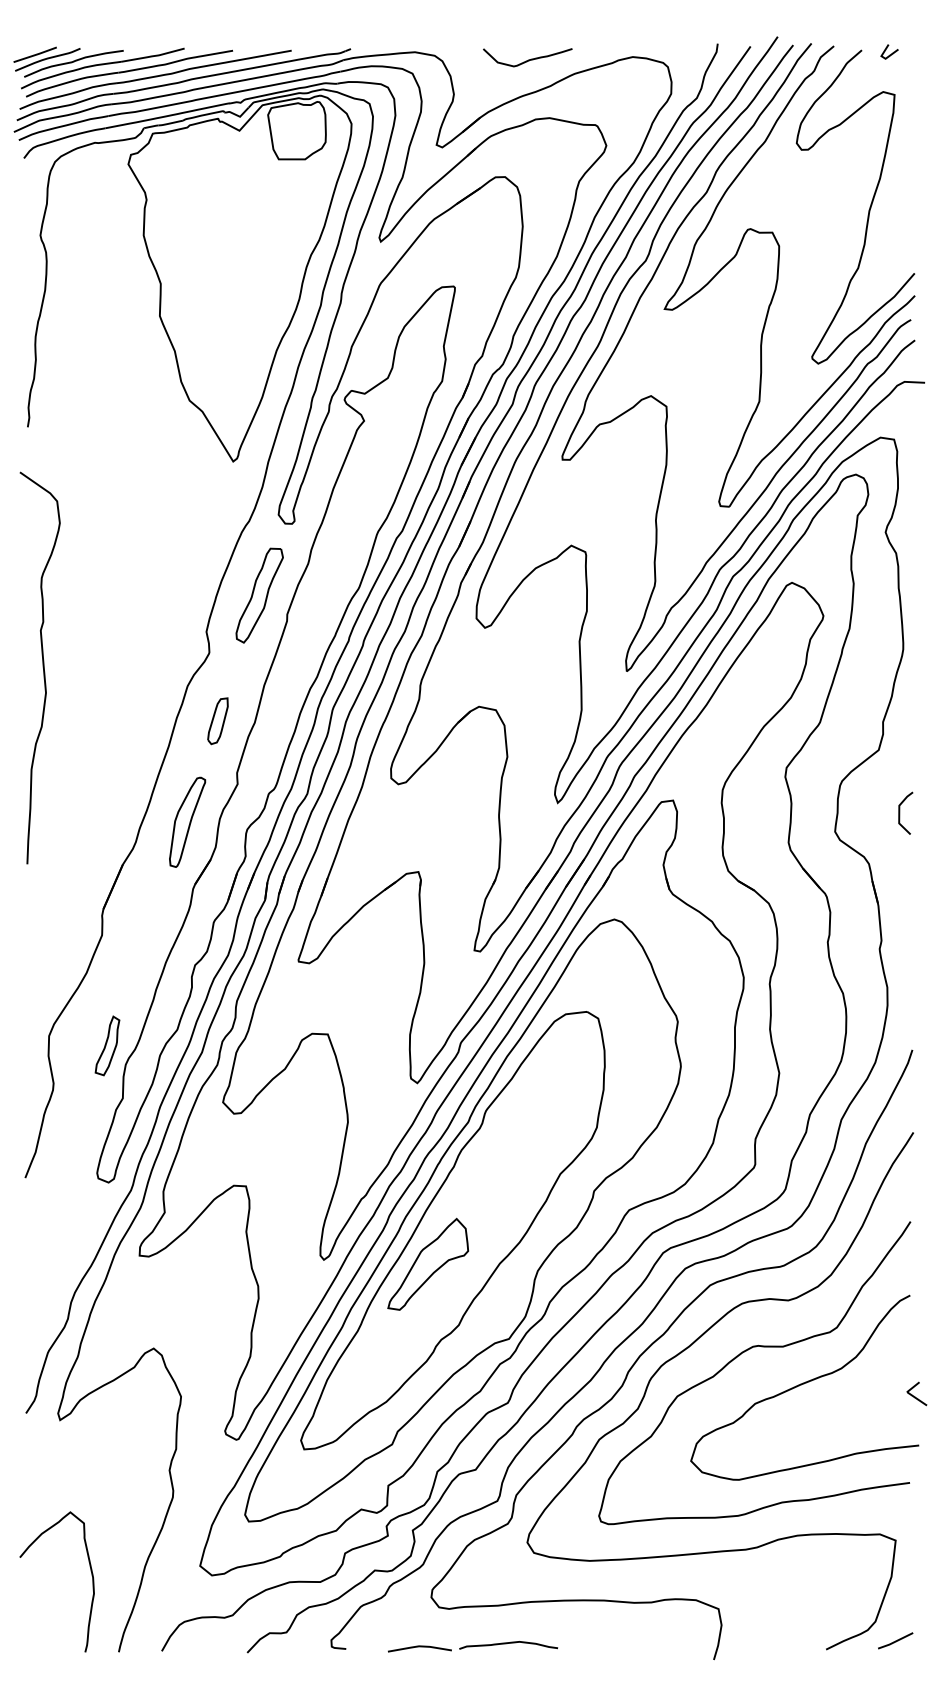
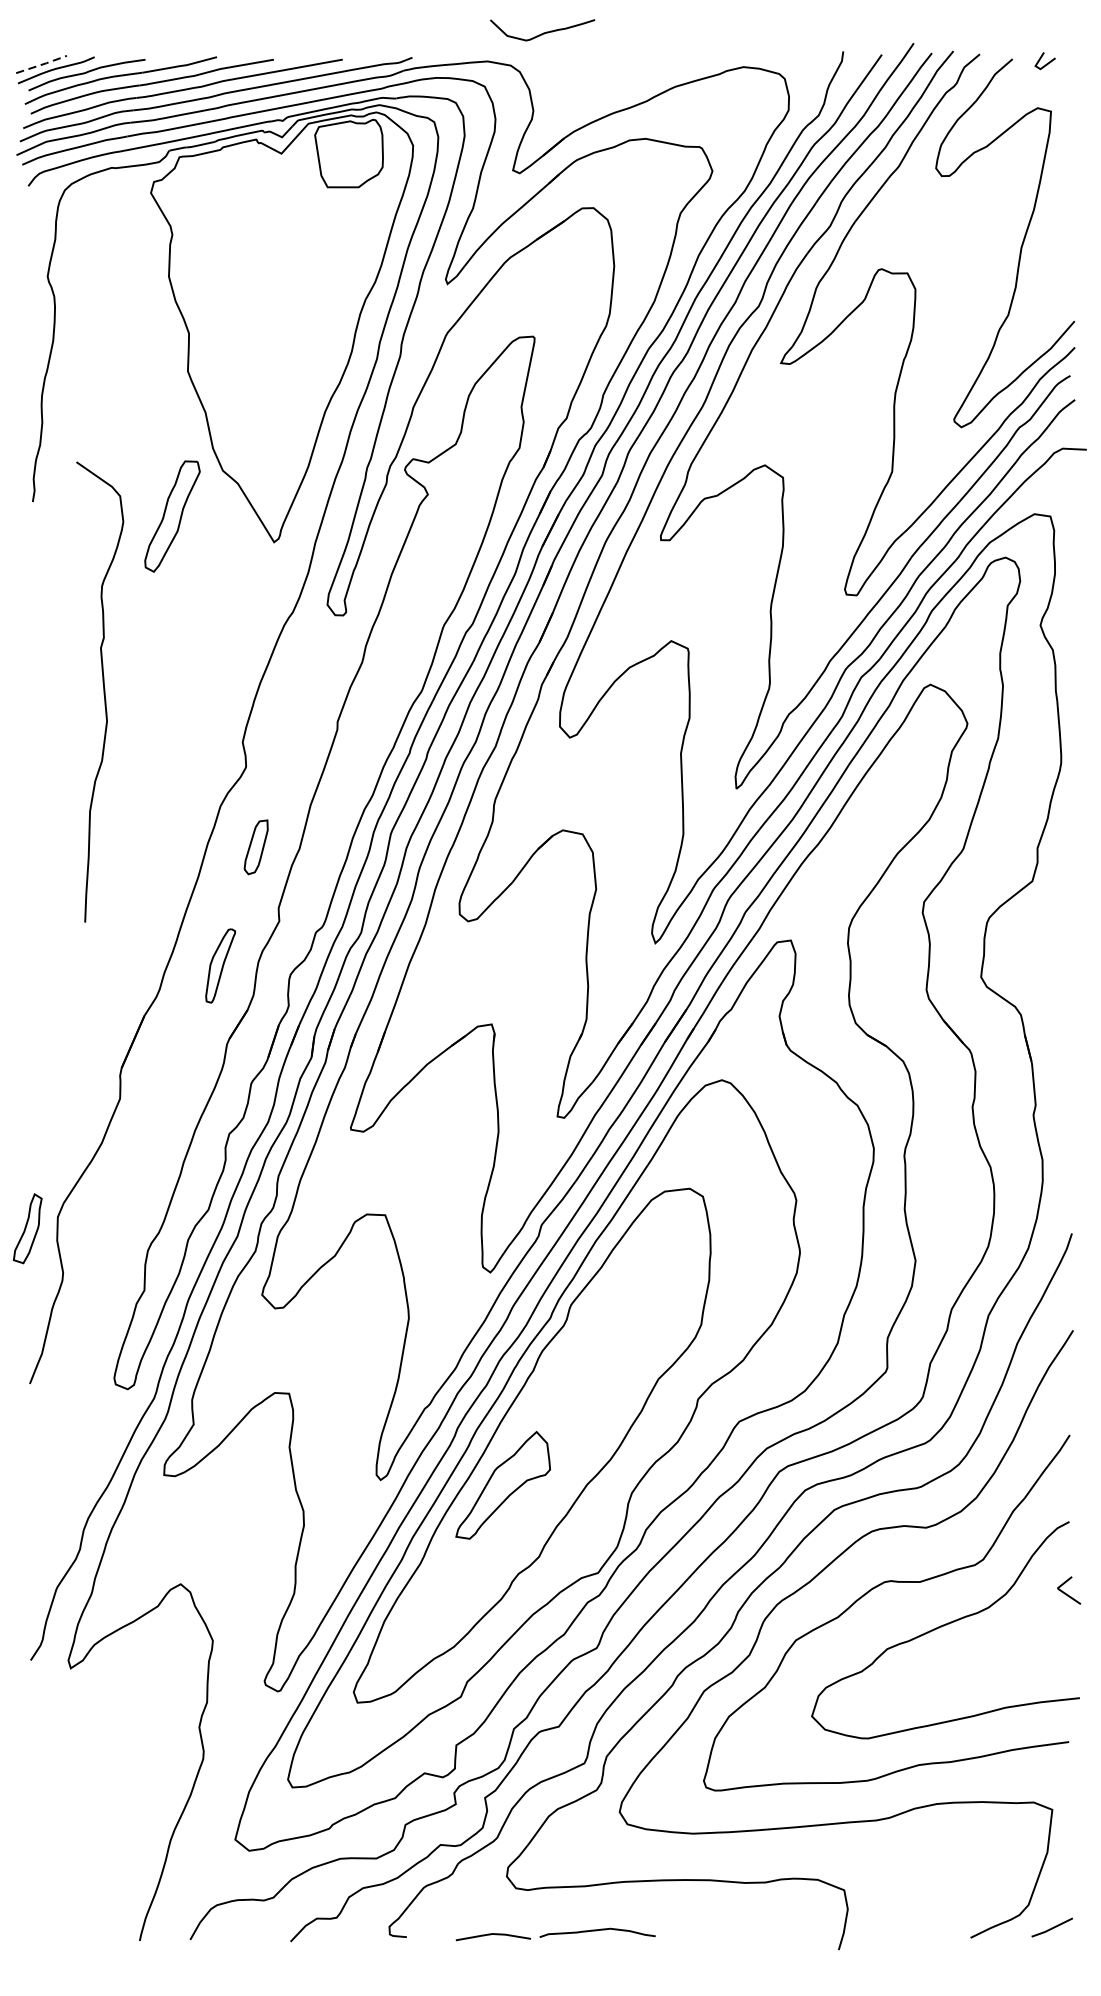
line: (35, 54) -> (41, 64), solid -> dashed
curve: (528, 59) -> (543, 32), moved
part: (259, 595) -> (172, 516), moved
curve: (42, 667) -> (102, 691), moved
line: (900, 812) -> (1057, 954), removed
part: (187, 821) -> (220, 965), size x0.7
part: (107, 1045) -> (27, 1228), moved
line: (915, 1396) -> (1067, 1593), moved
curve: (90, 1571) -> (106, 1846), removed

